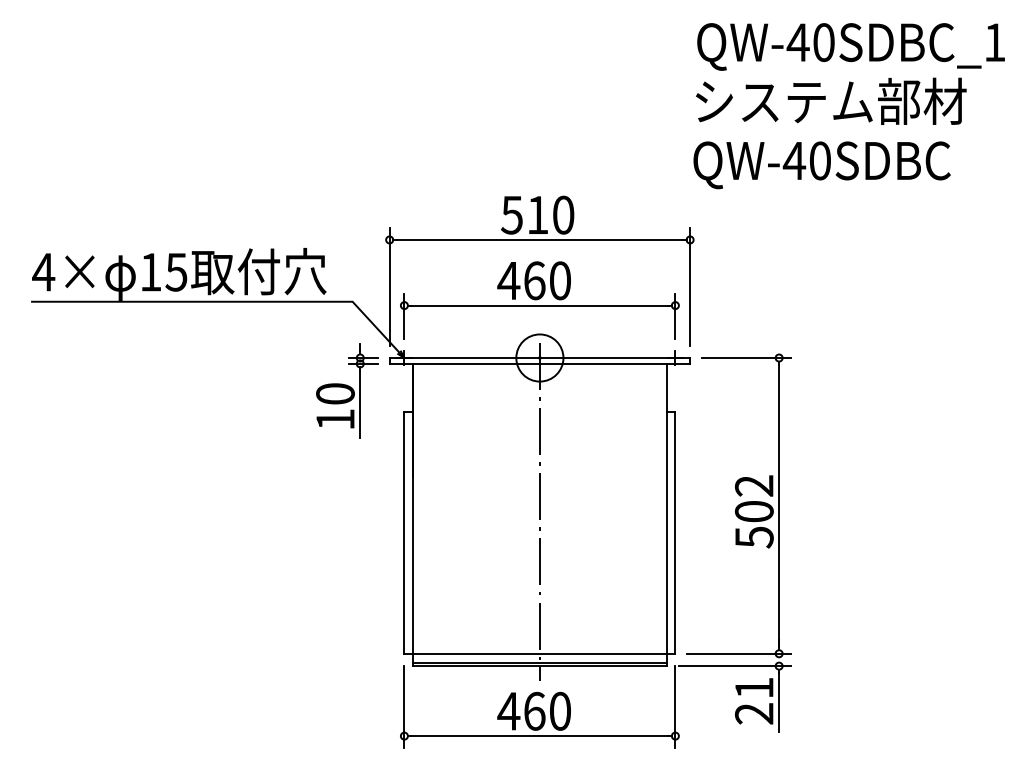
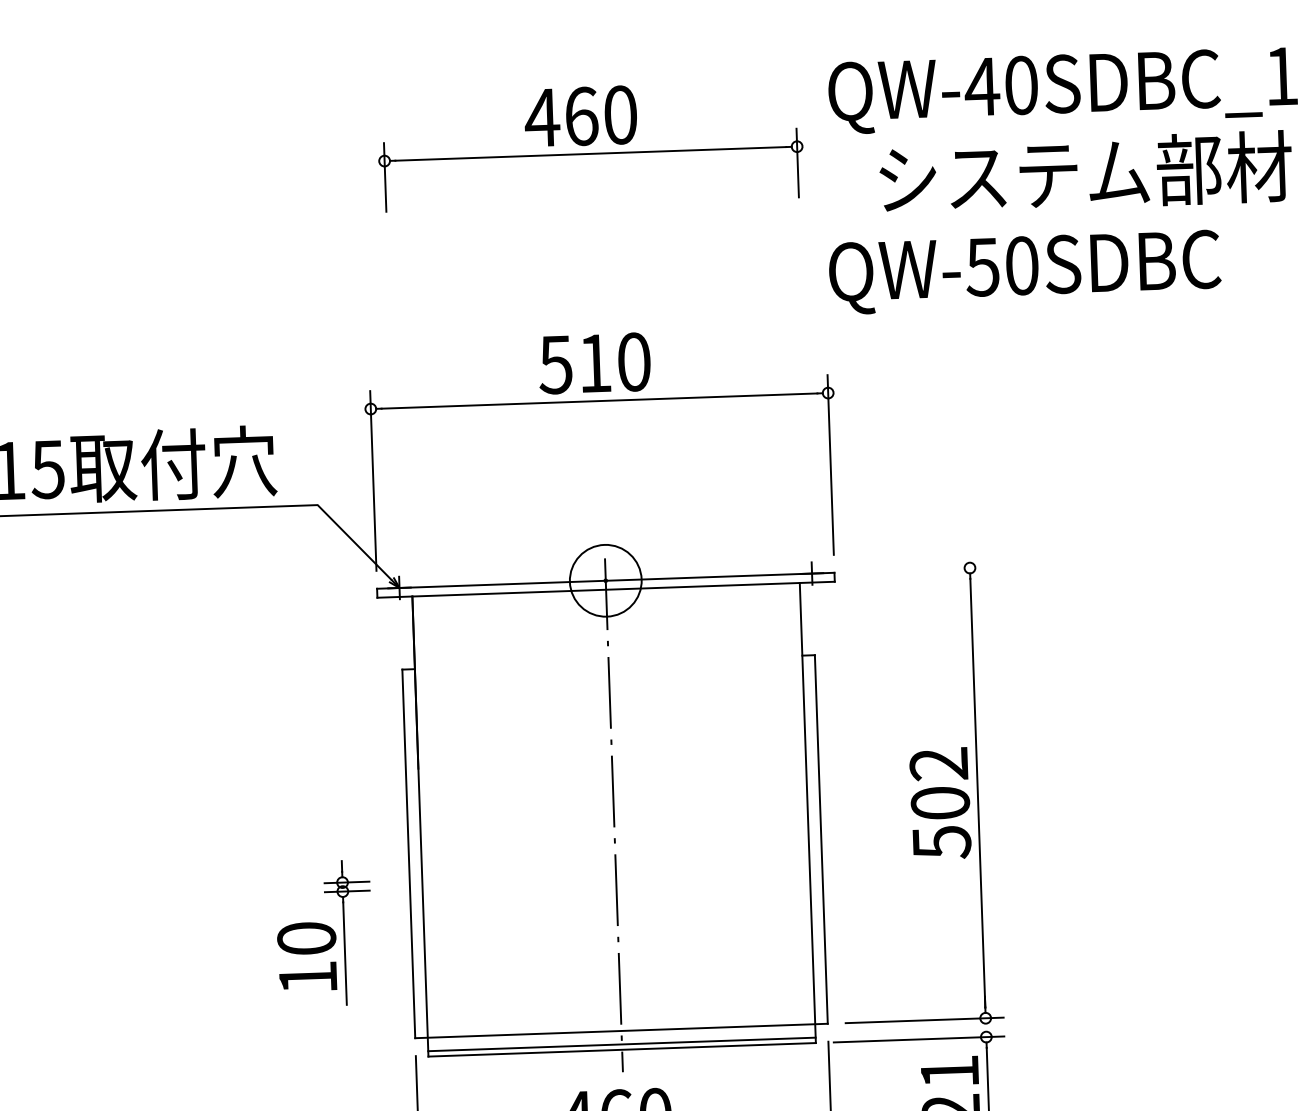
text: (831, 100) -> (1086, 171), moved
text: (794, 161) -> (982, 268), QW-40SDBC -> QW-50SDBC
part: (539, 300) -> (589, 146), moved
line: (745, 358) -> (918, 570), removed
part: (347, 390) -> (324, 932), moved

